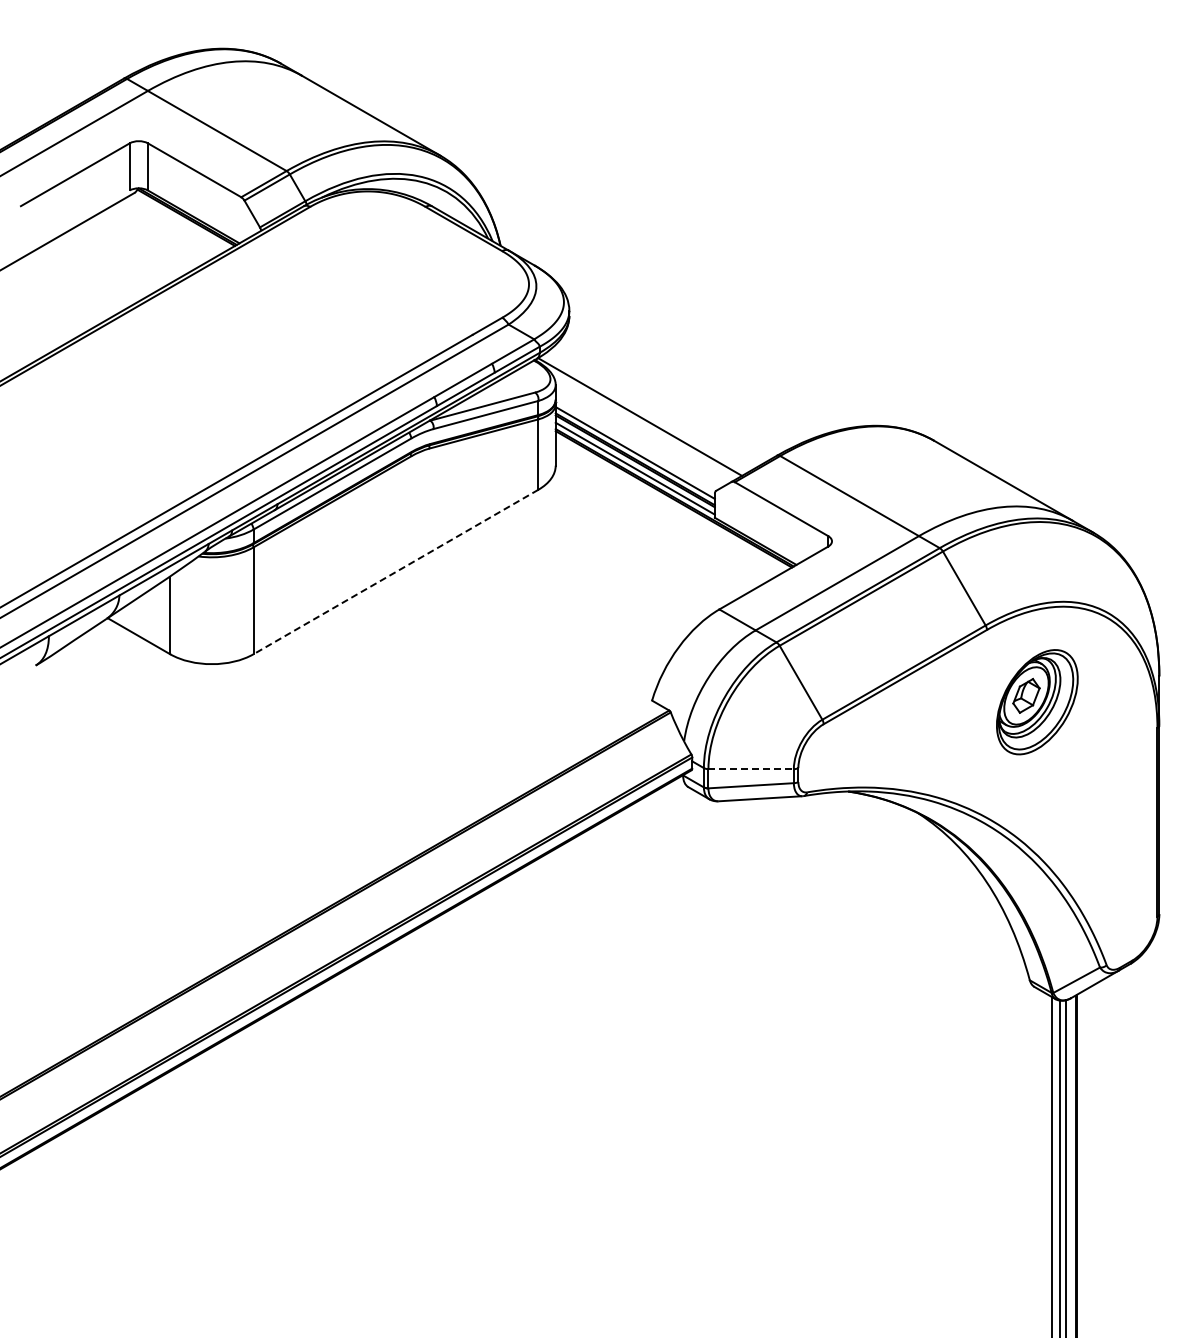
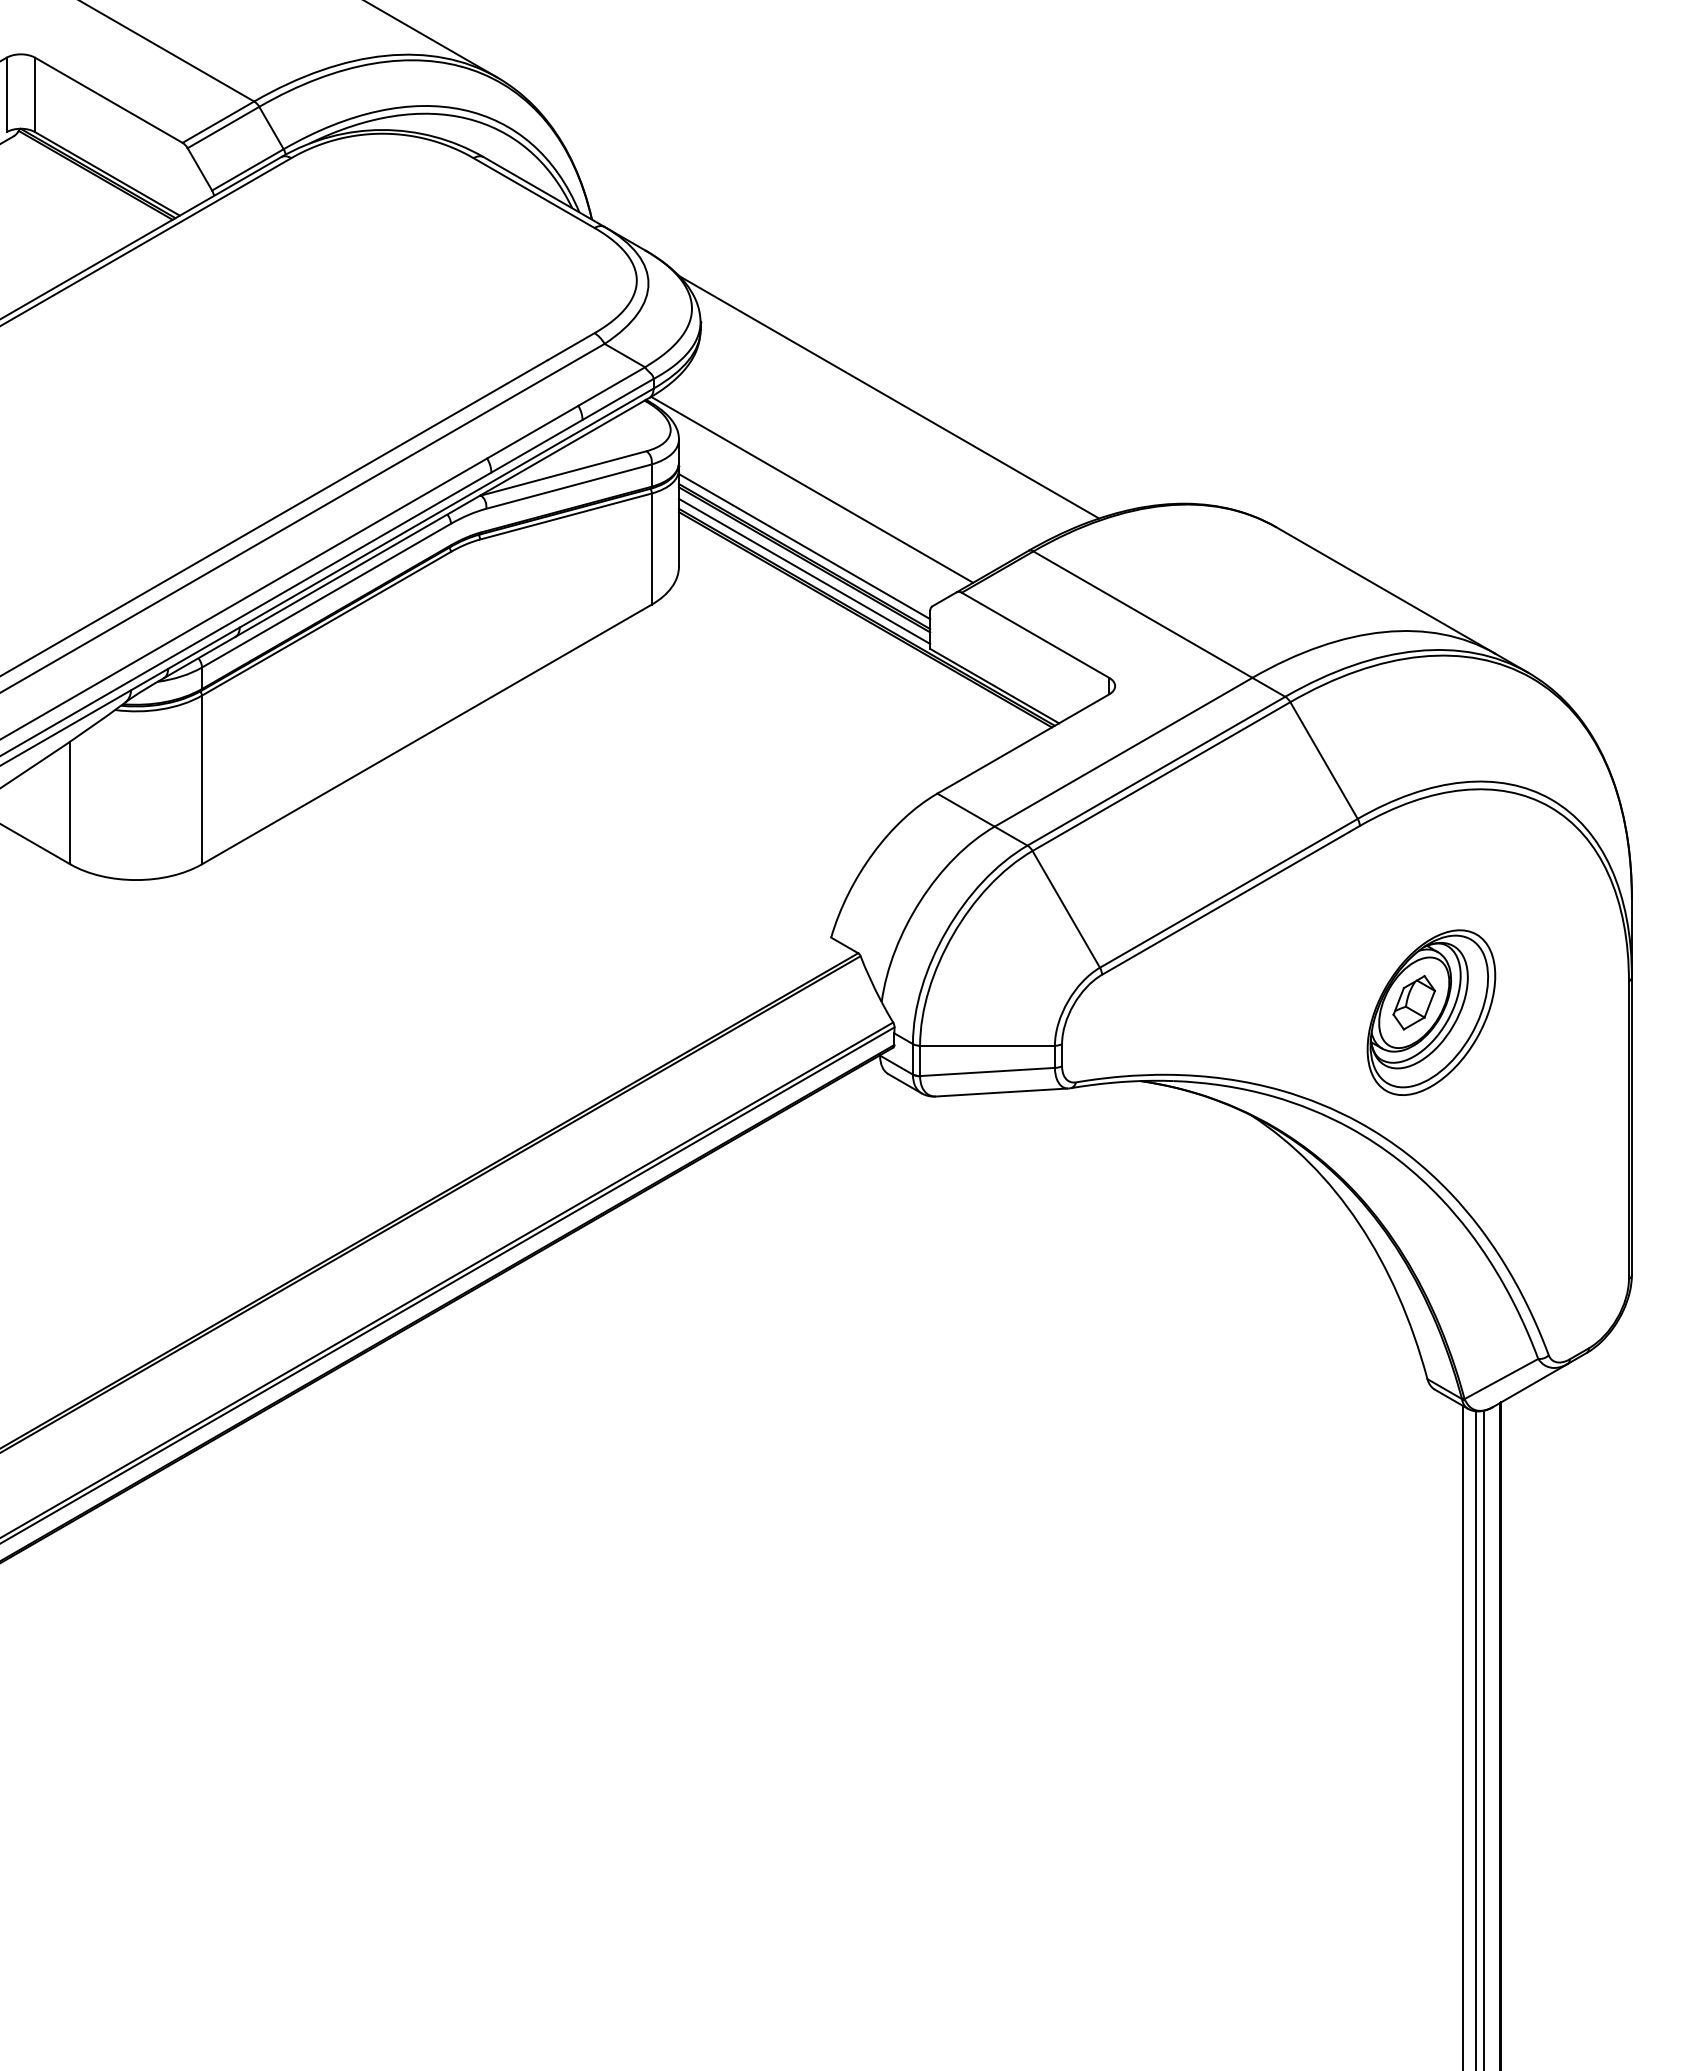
line: (688, 358) -> (888, 397), added
line: (395, 572) -> (426, 735), dashed -> solid
part: (1037, 702) -> (1431, 1013), moved
line: (751, 769) -> (988, 1046), dashed -> solid

